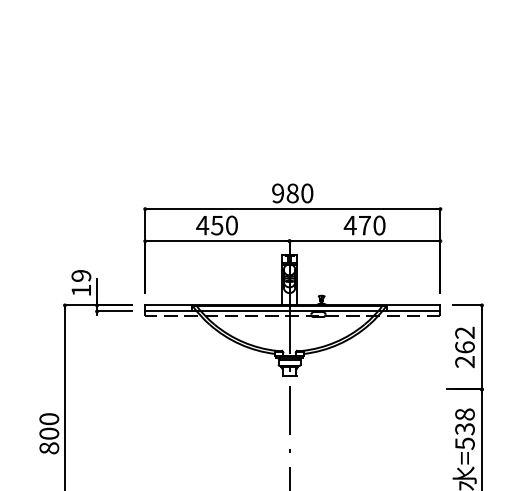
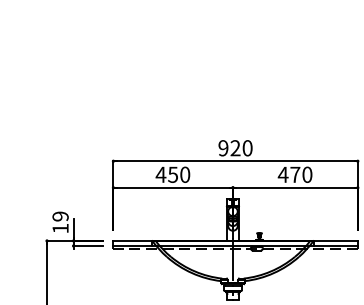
text: (292, 193) -> (235, 148), 980 -> 920

